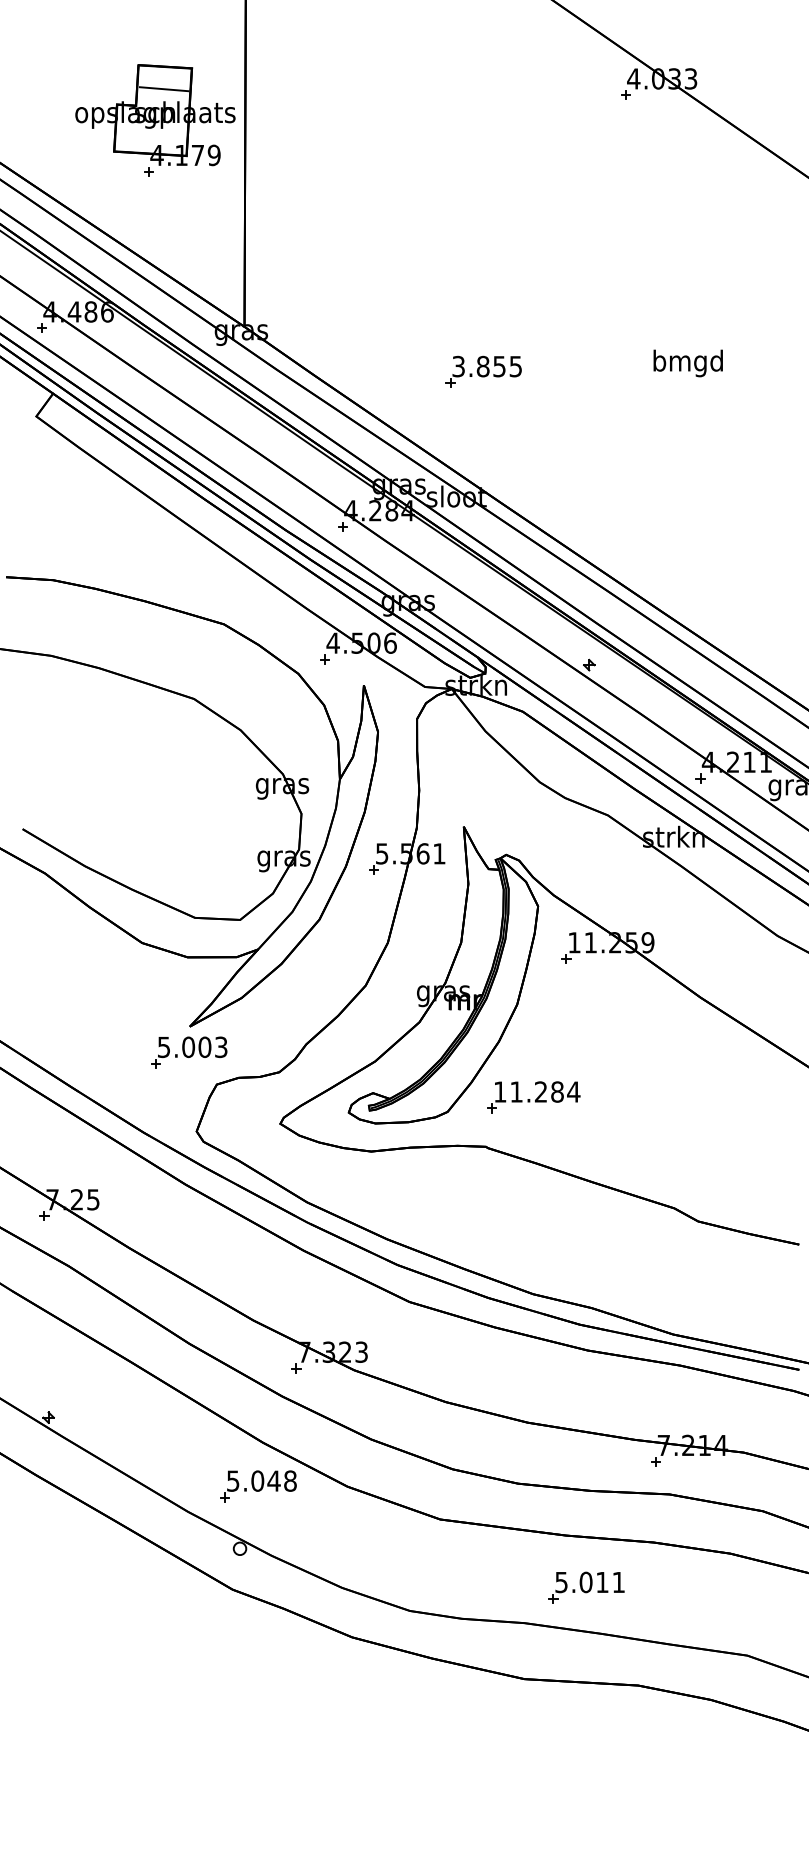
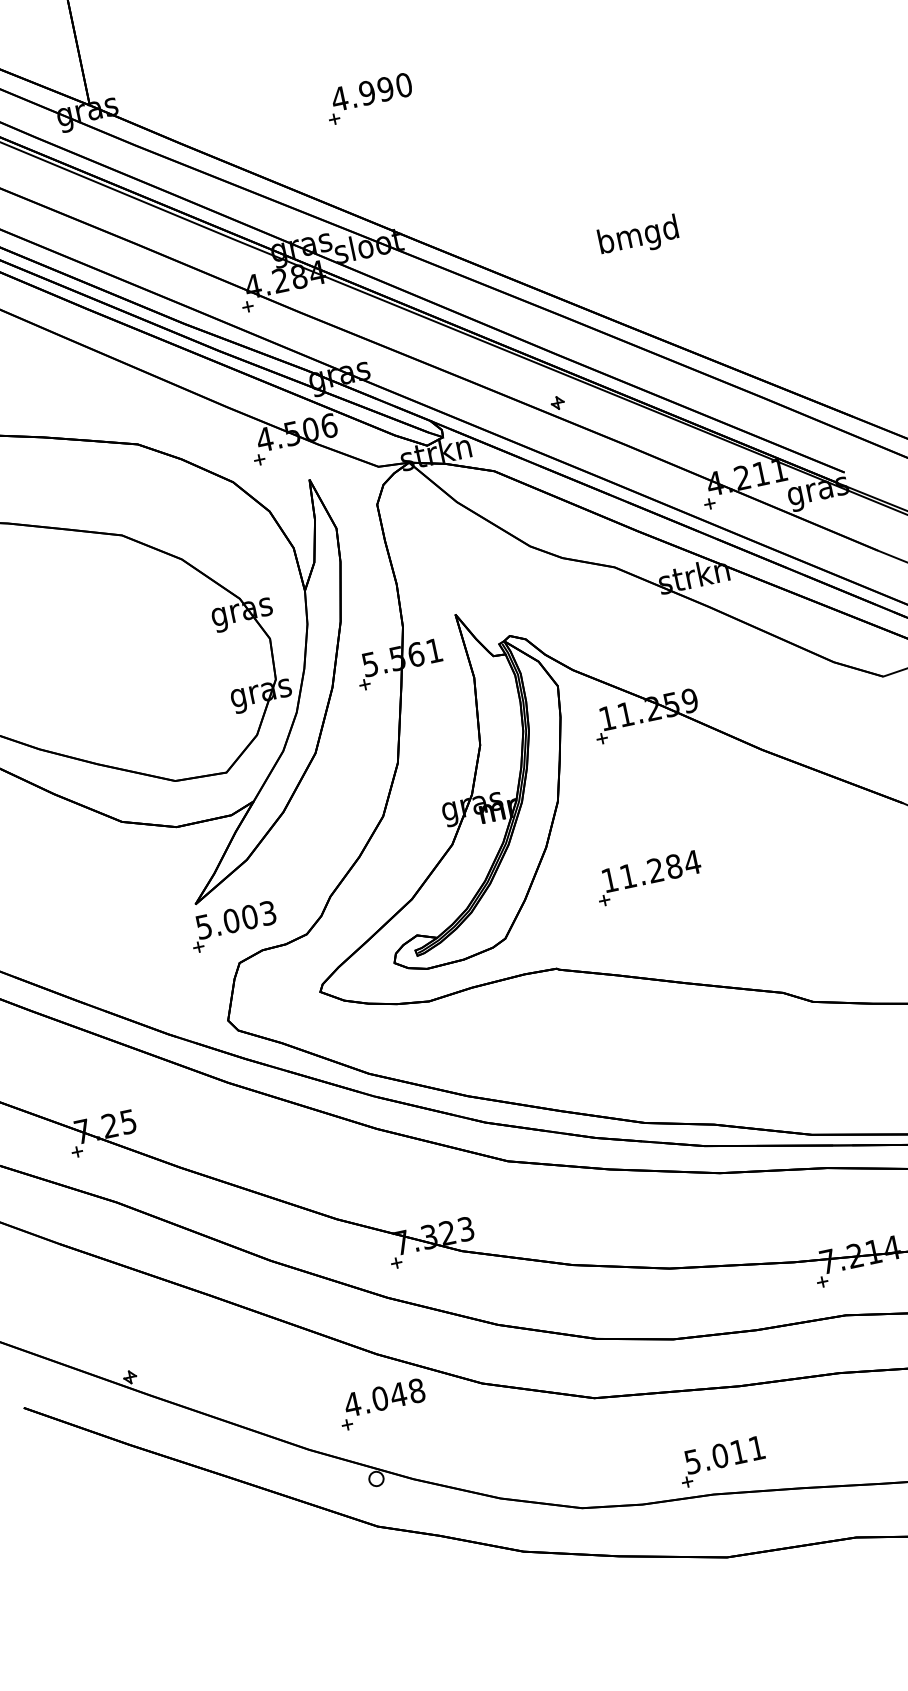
text: (687, 363) -> (637, 237), moved
text: (486, 366) -> (371, 92), 3.855 -> 4.990
part: (189, 1052) -> (233, 926), moved
part: (533, 1097) -> (648, 878), moved
text: (232, 1480) -> (351, 1404), 5.048 -> 4.048
part: (586, 1587) -> (721, 1461), moved

